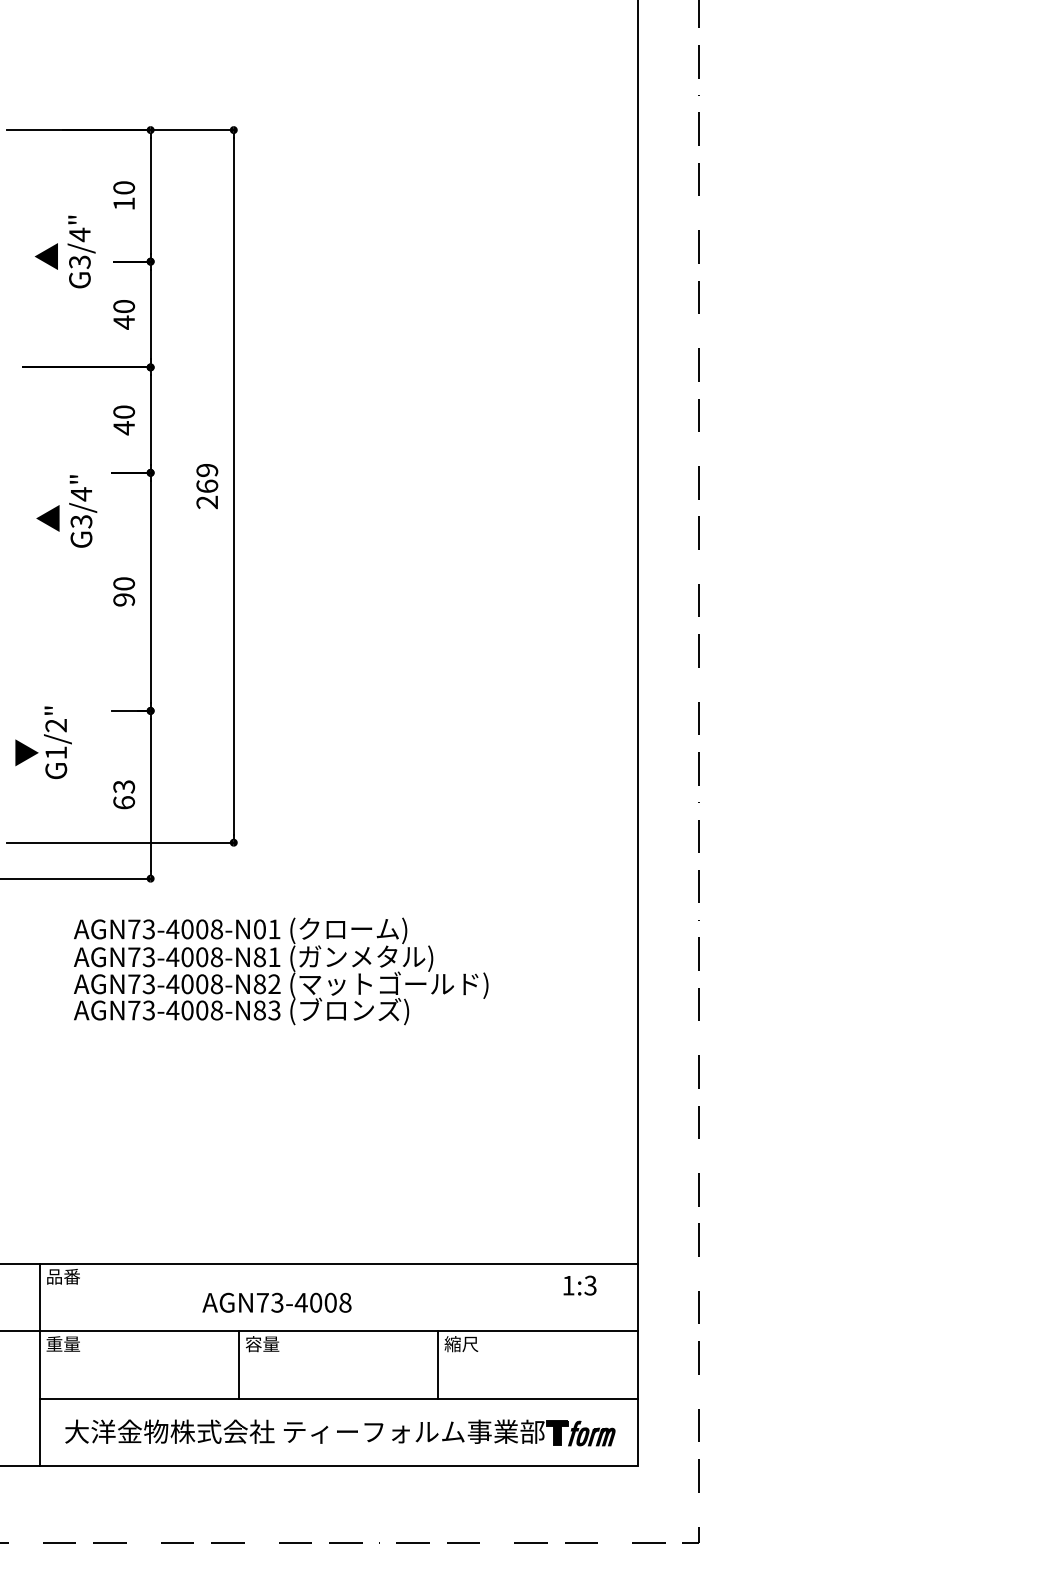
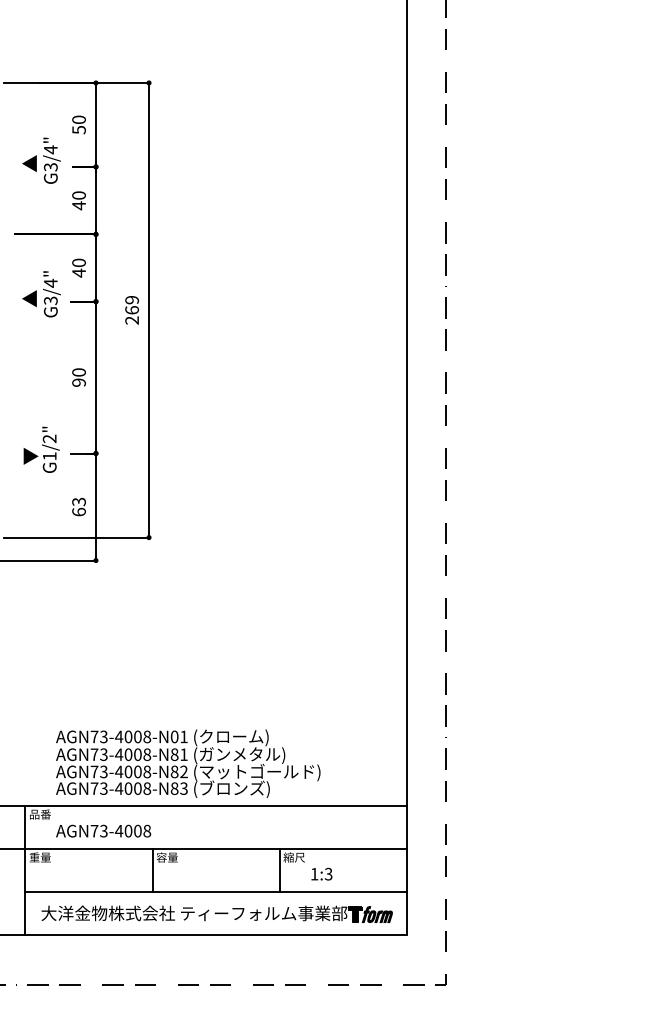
text: (123, 204) -> (78, 130), 10 -> 50
text: (66, 511) -> (41, 294), moved
text: (43, 742) -> (41, 449), moved
text: (281, 971) -> (188, 763), moved
text: (579, 1284) -> (321, 873), moved
text: (276, 1301) -> (103, 830), moved

